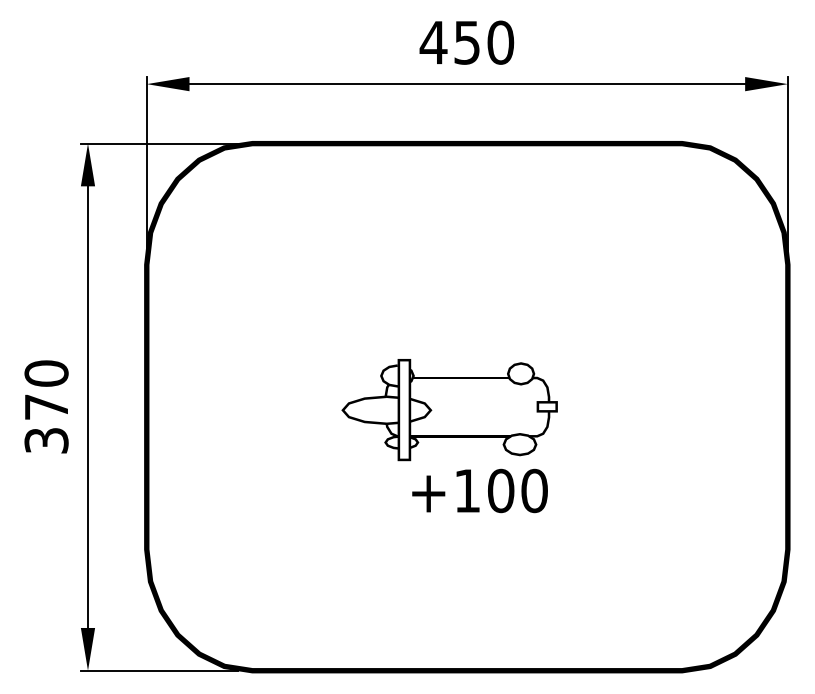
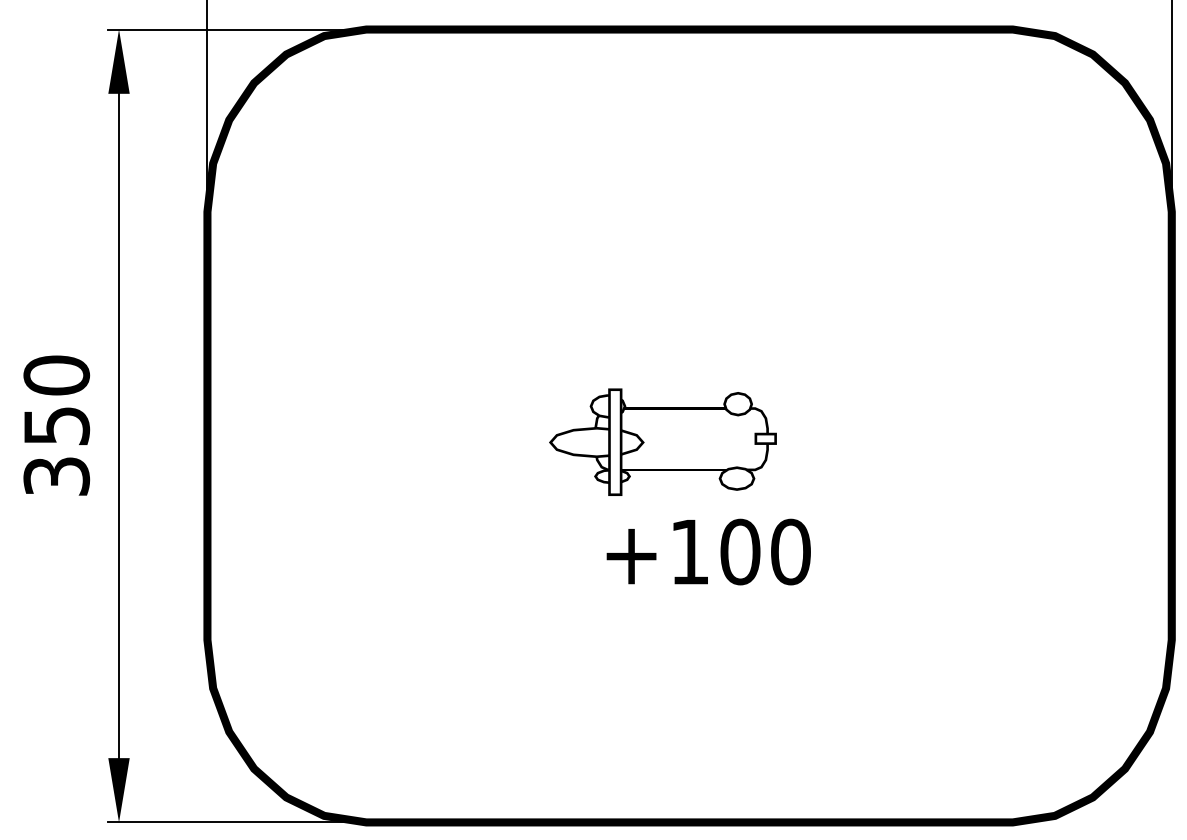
text: (46, 406) -> (56, 424), 370 -> 350
part: (449, 436) -> (662, 470), size x0.7

